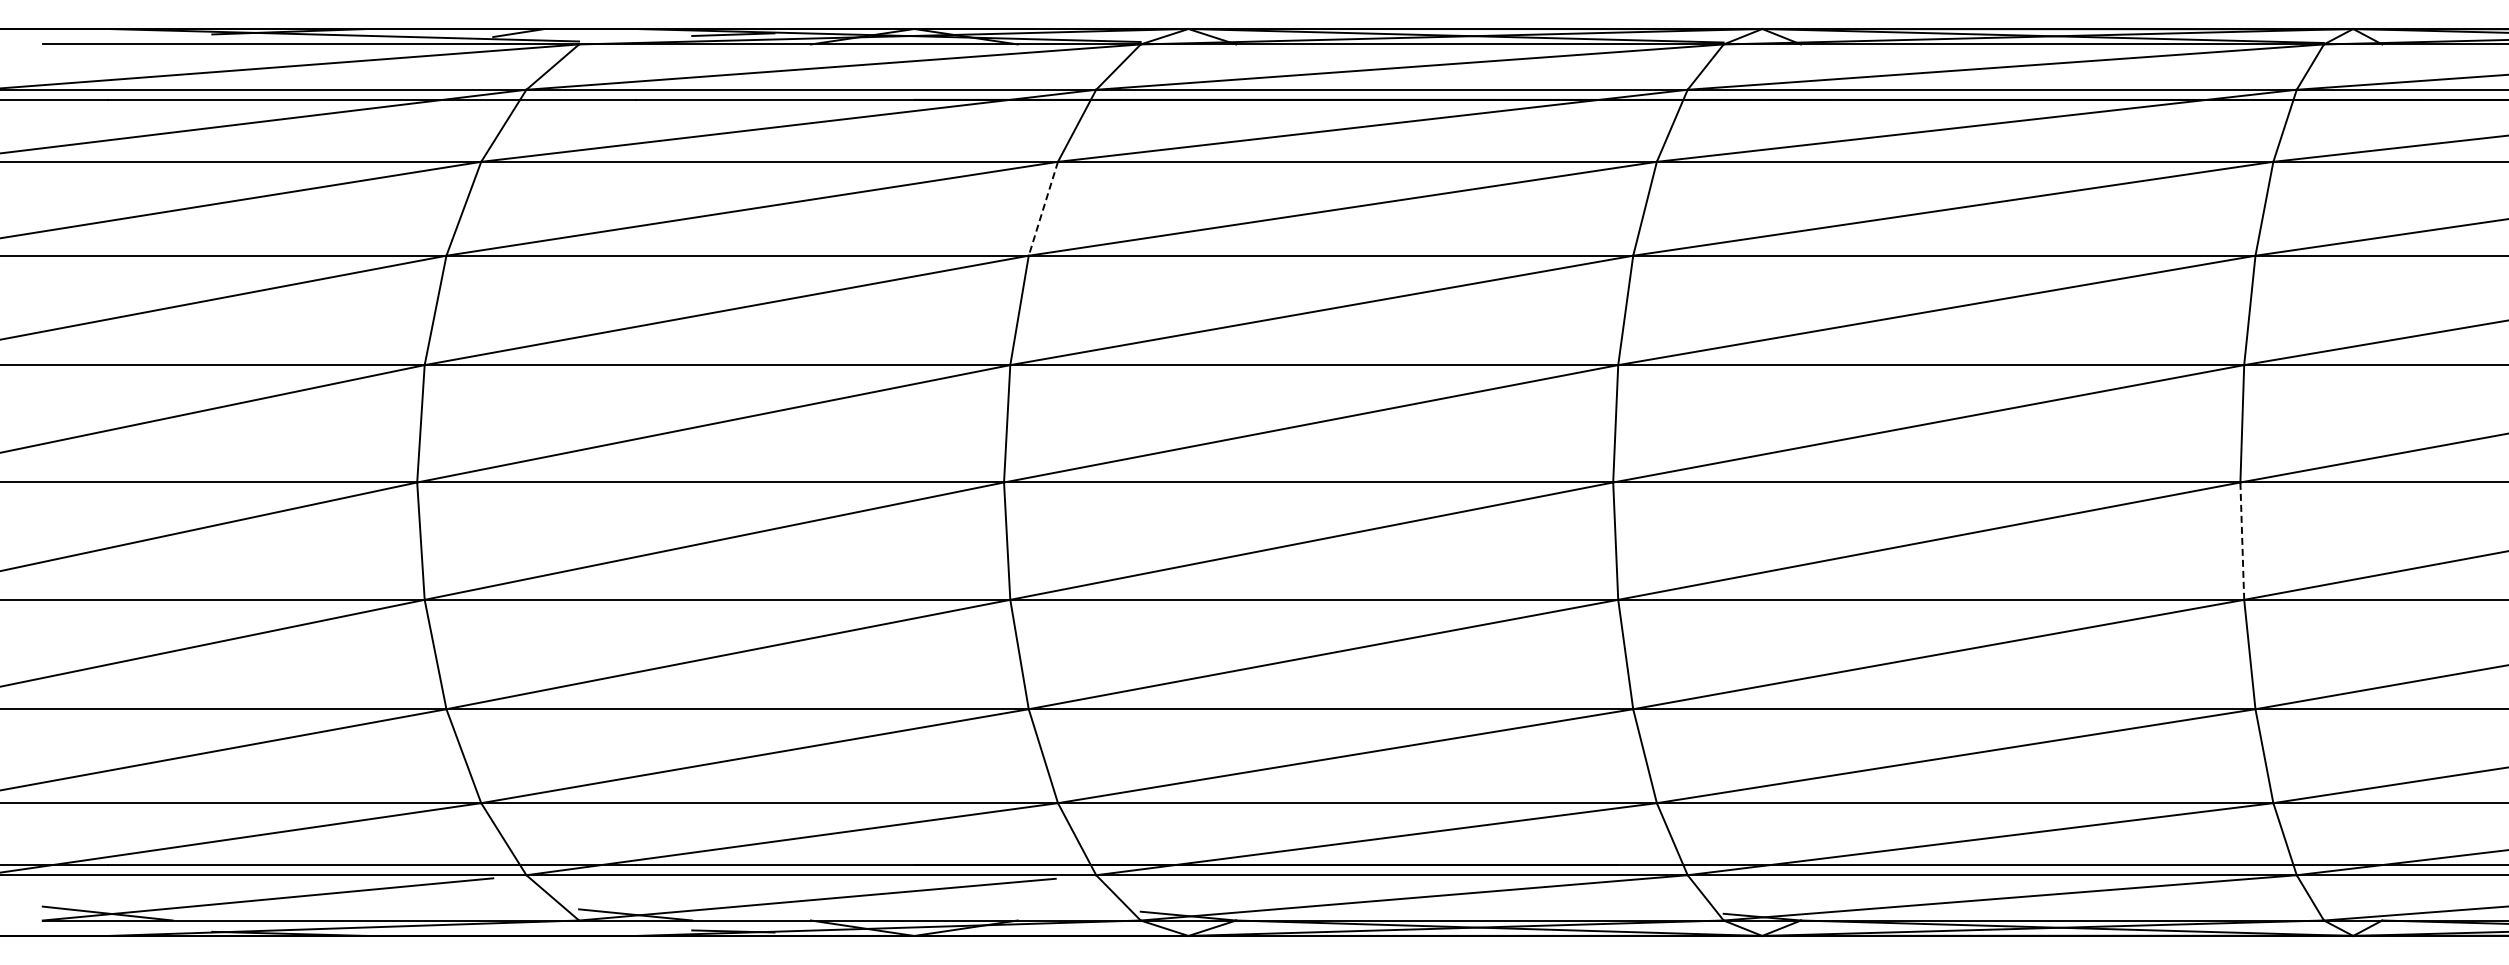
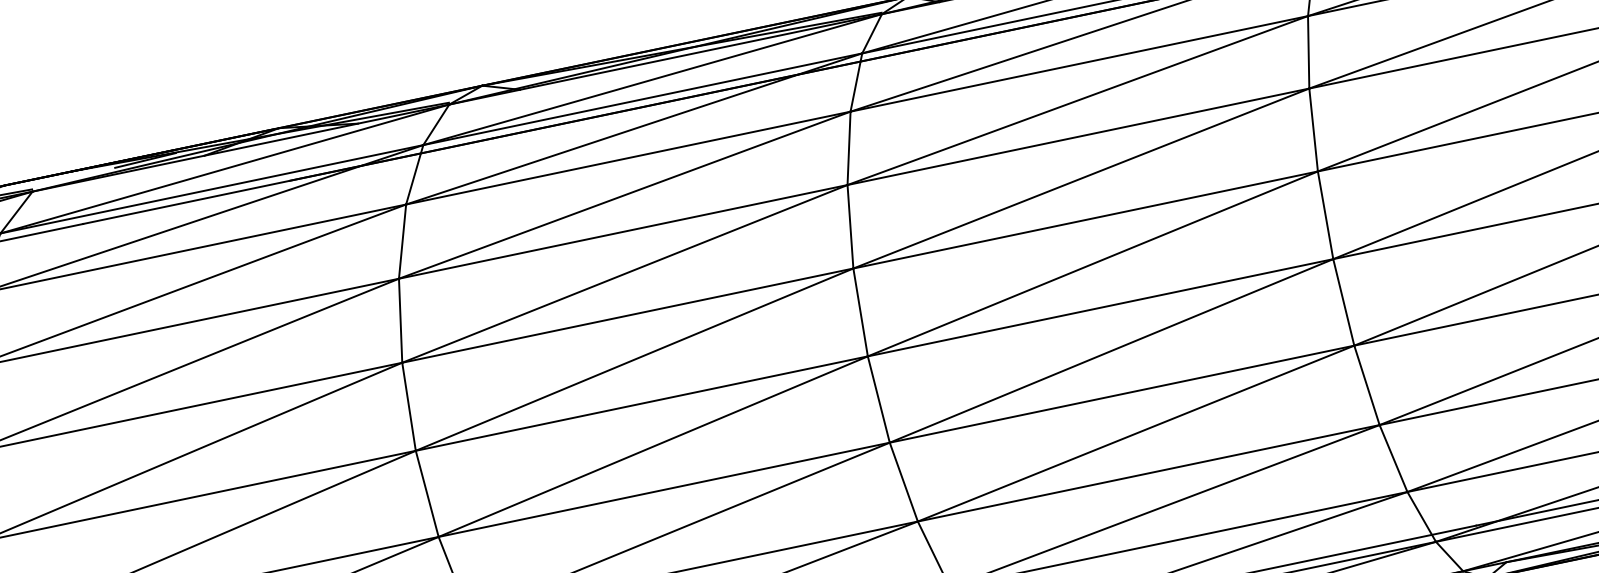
line: (1043, 209) -> (402, 242), dashed -> solid
line: (2242, 541) -> (1343, 302), dashed -> solid

